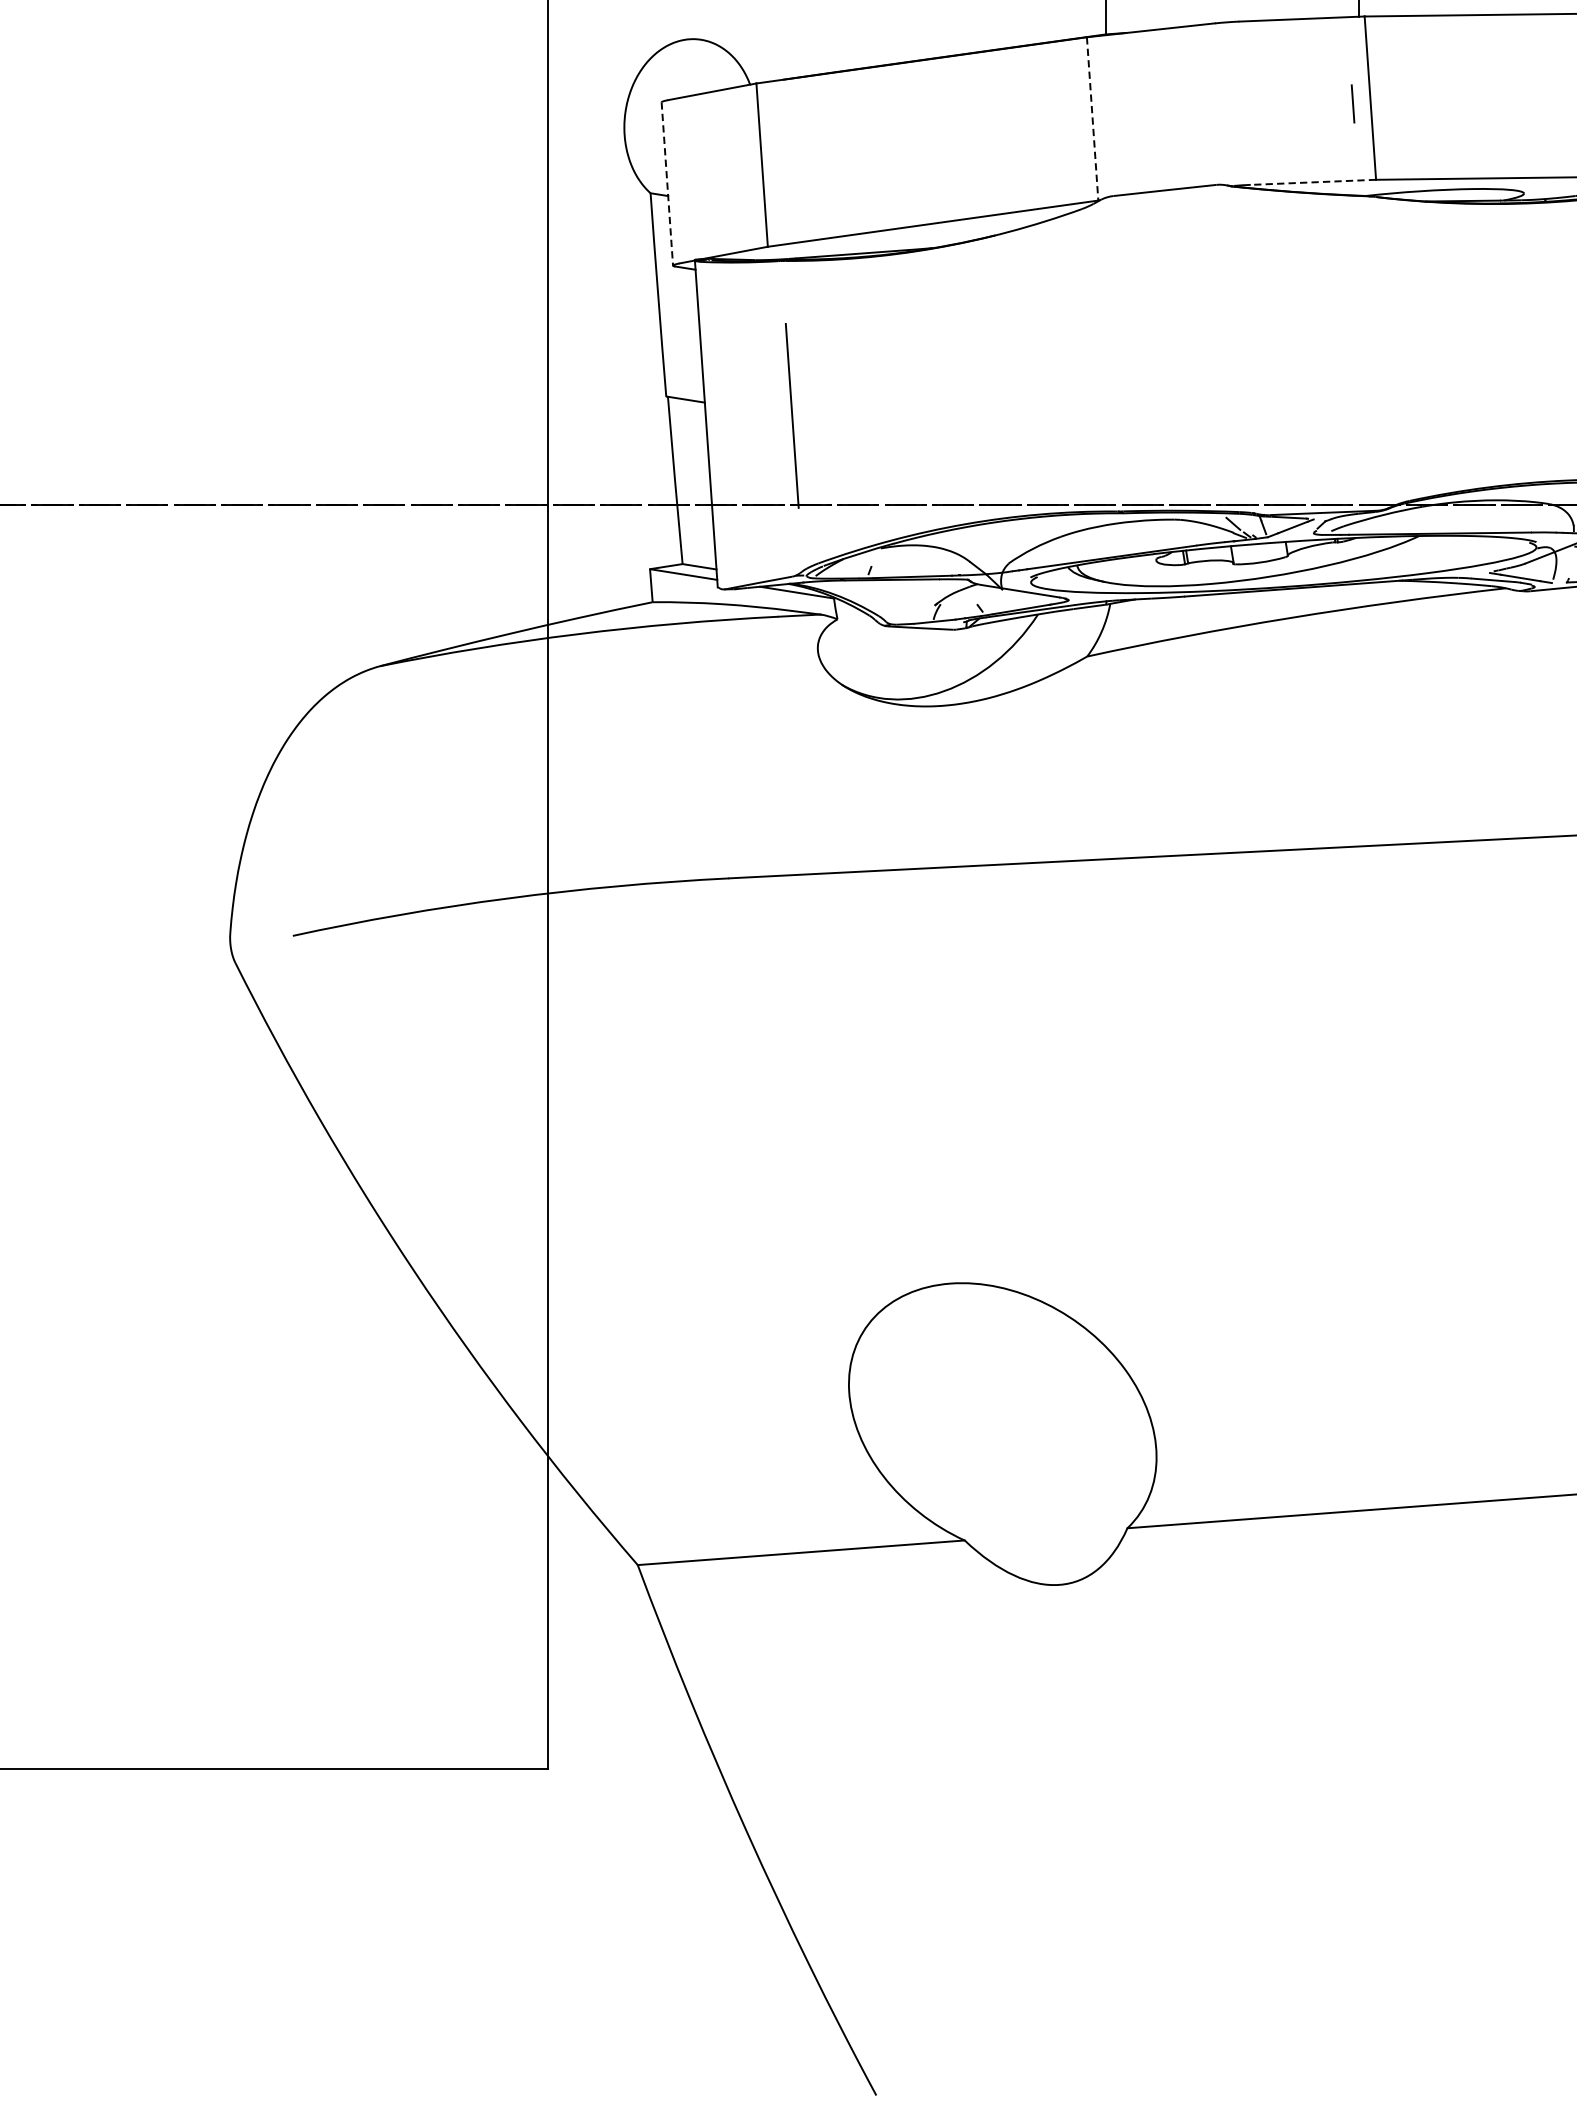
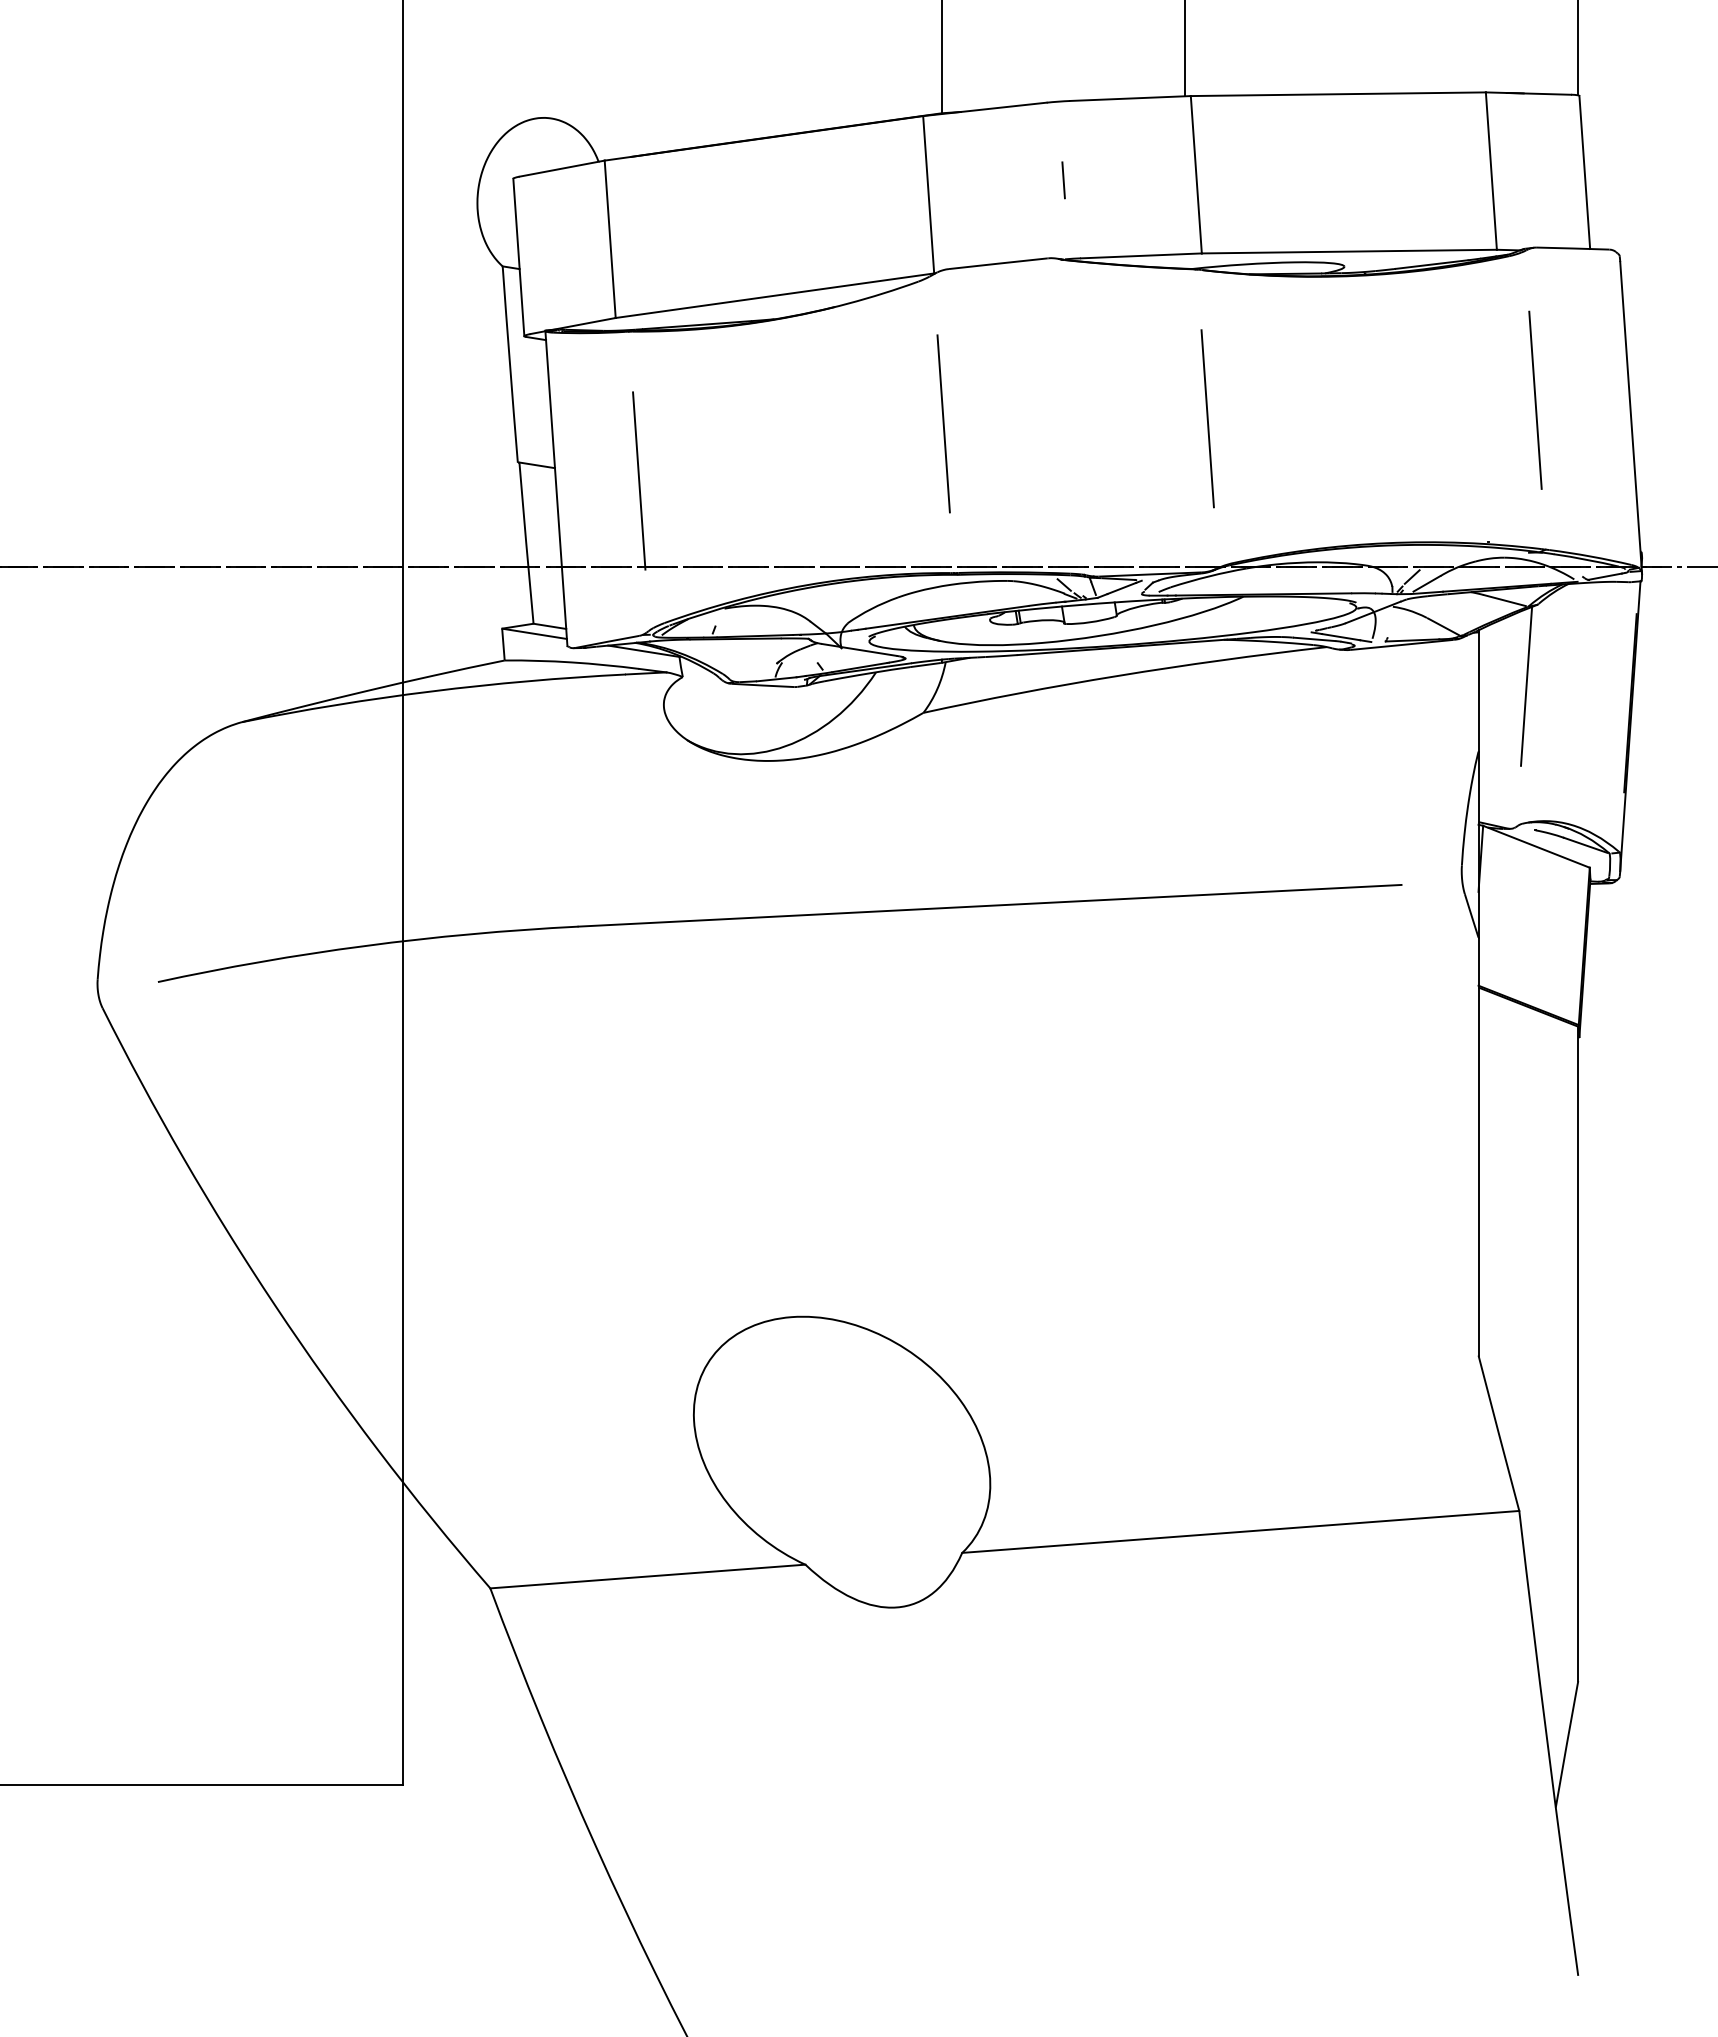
line: (1352, 104) -> (1063, 180), moved
line: (1092, 118) -> (928, 194), dashed -> solid
line: (1312, 181) -> (1140, 255), dashed -> solid
line: (666, 184) -> (518, 257), dashed -> solid
line: (1381, 351) -> (1207, 418), added
line: (1108, 356) -> (943, 423), added

